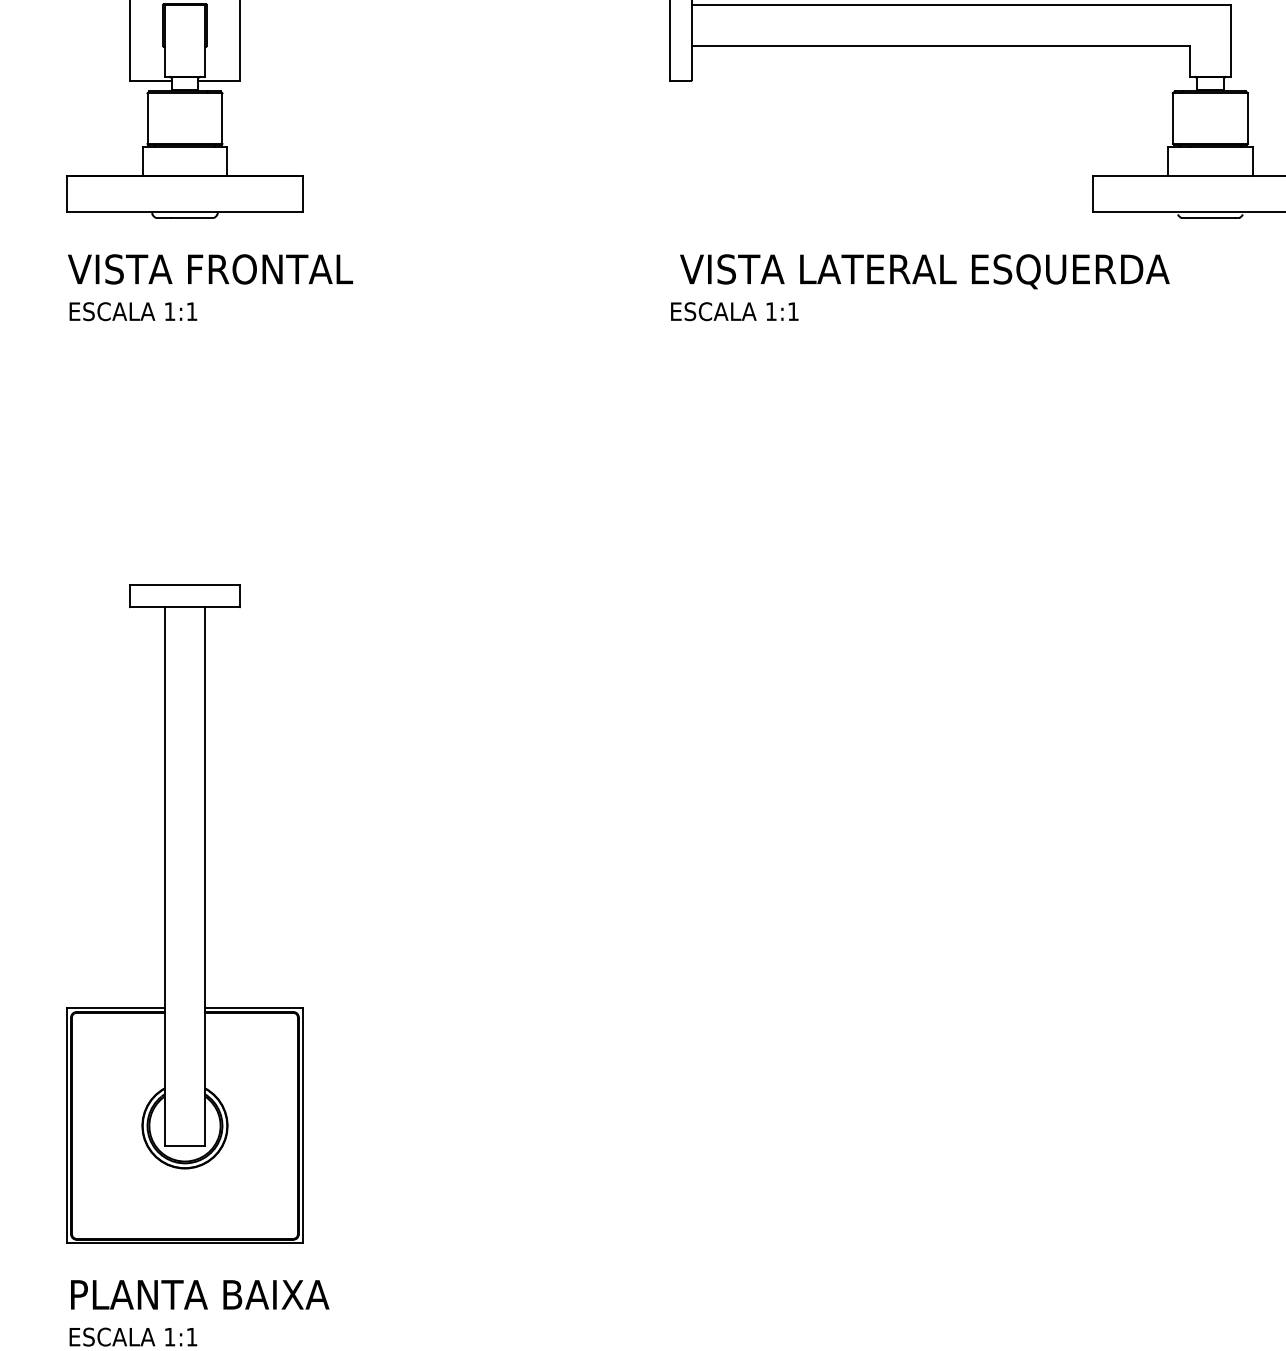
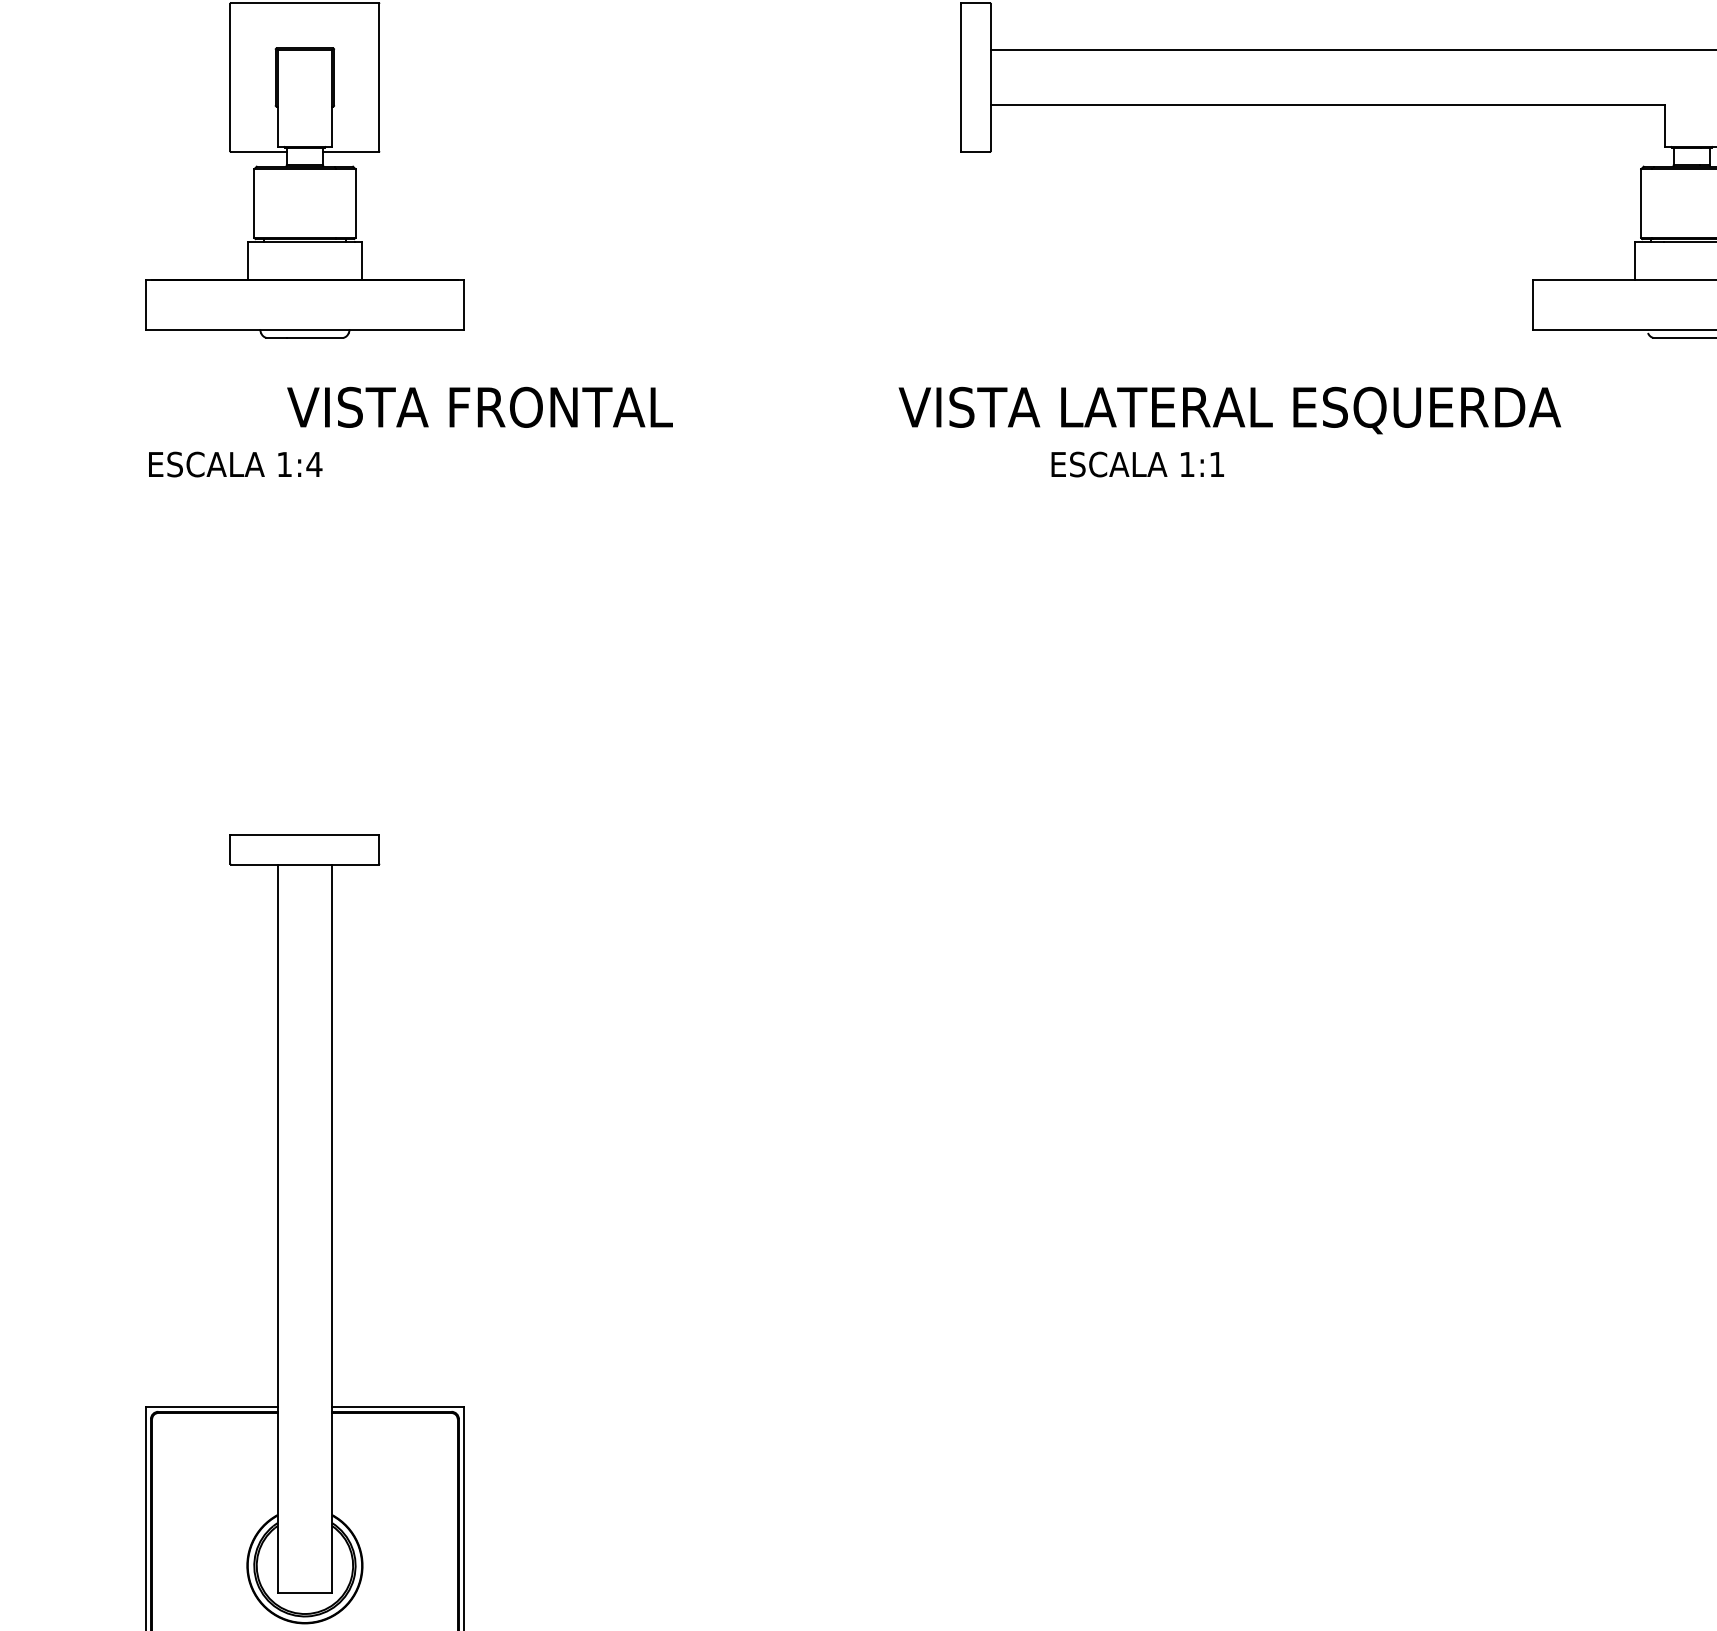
text: (210, 269) -> (480, 407), moved
text: (924, 271) -> (1229, 410), moved
text: (191, 311) -> (313, 464), 1:1 -> 1:4
text: (734, 311) -> (1137, 464), moved

